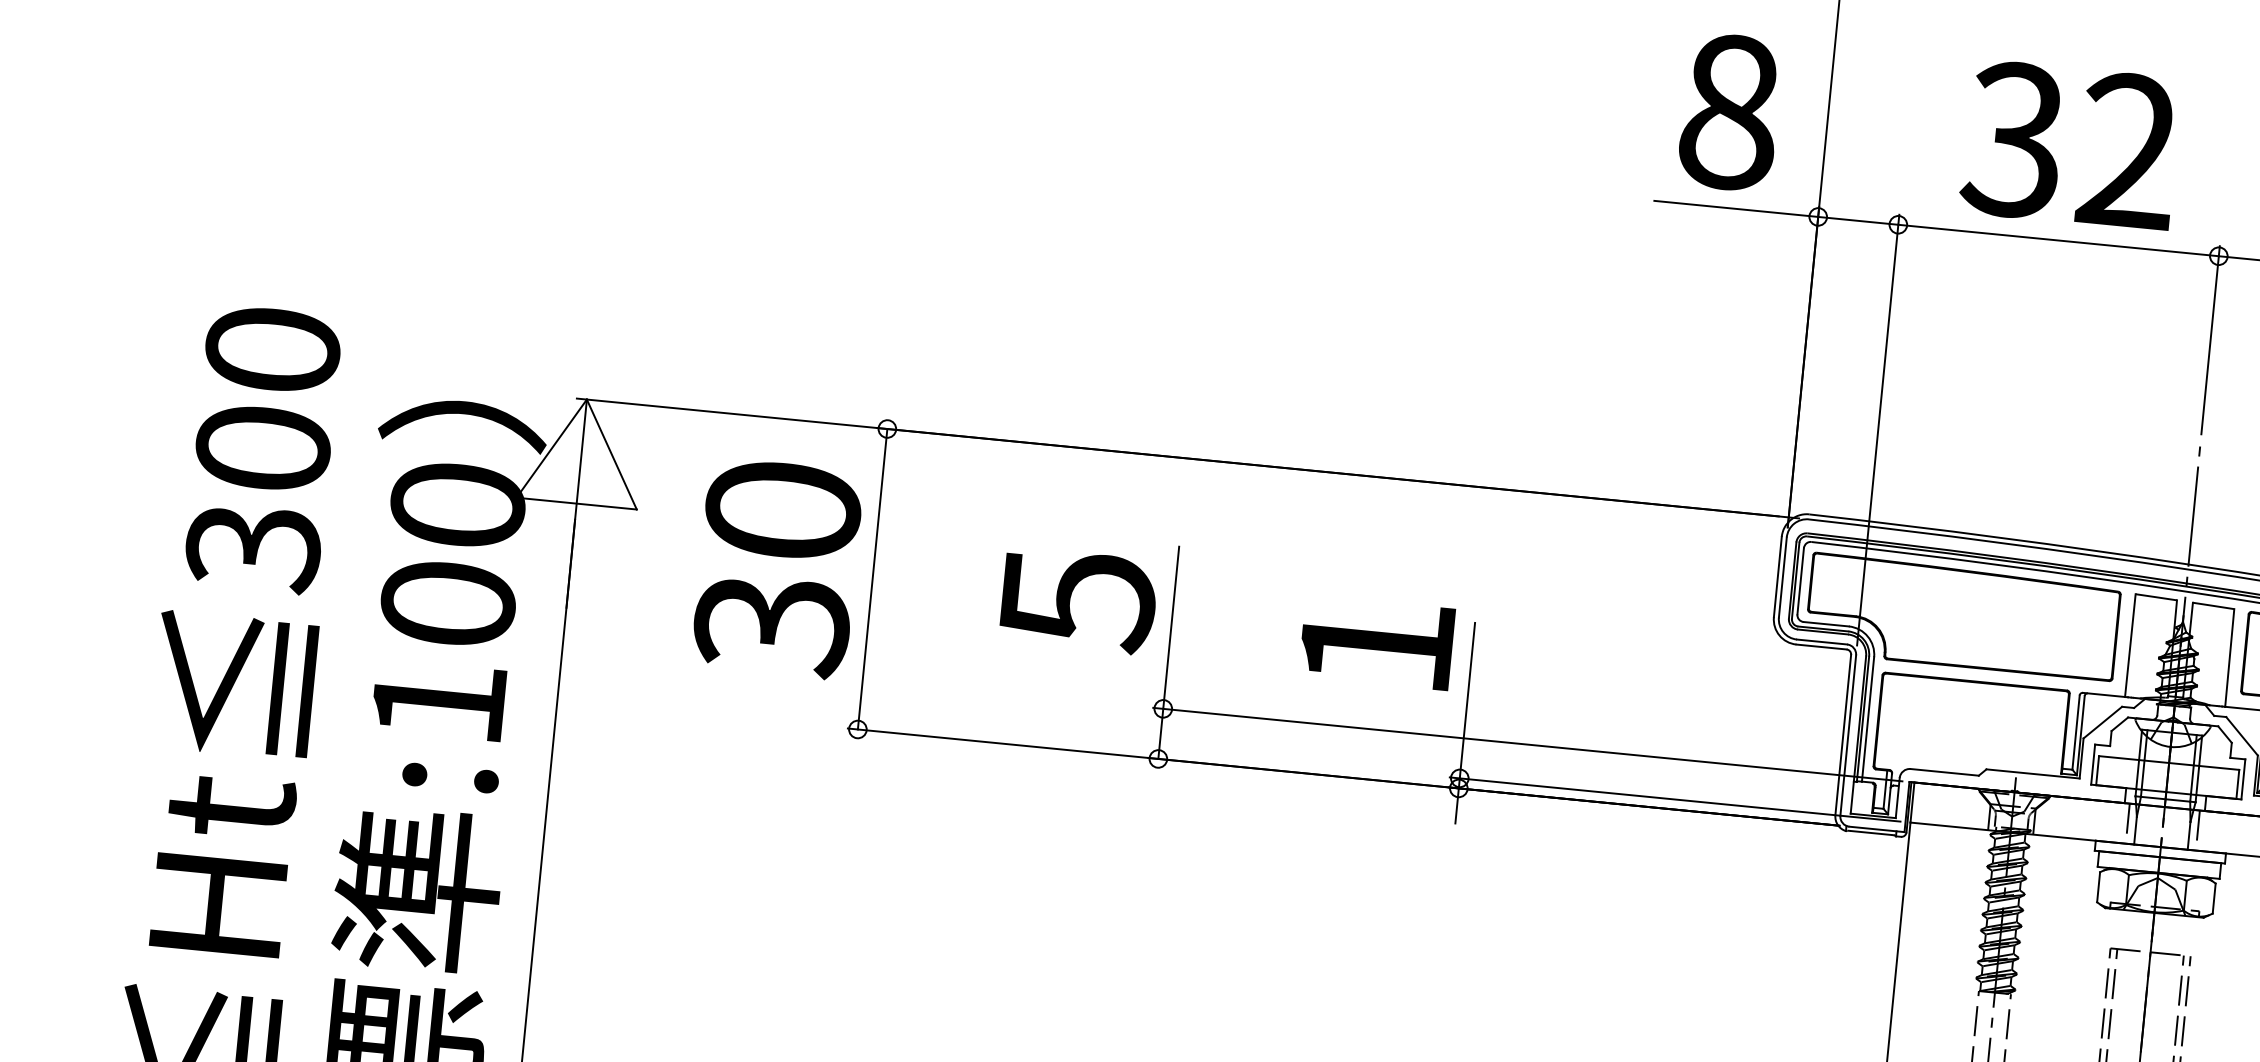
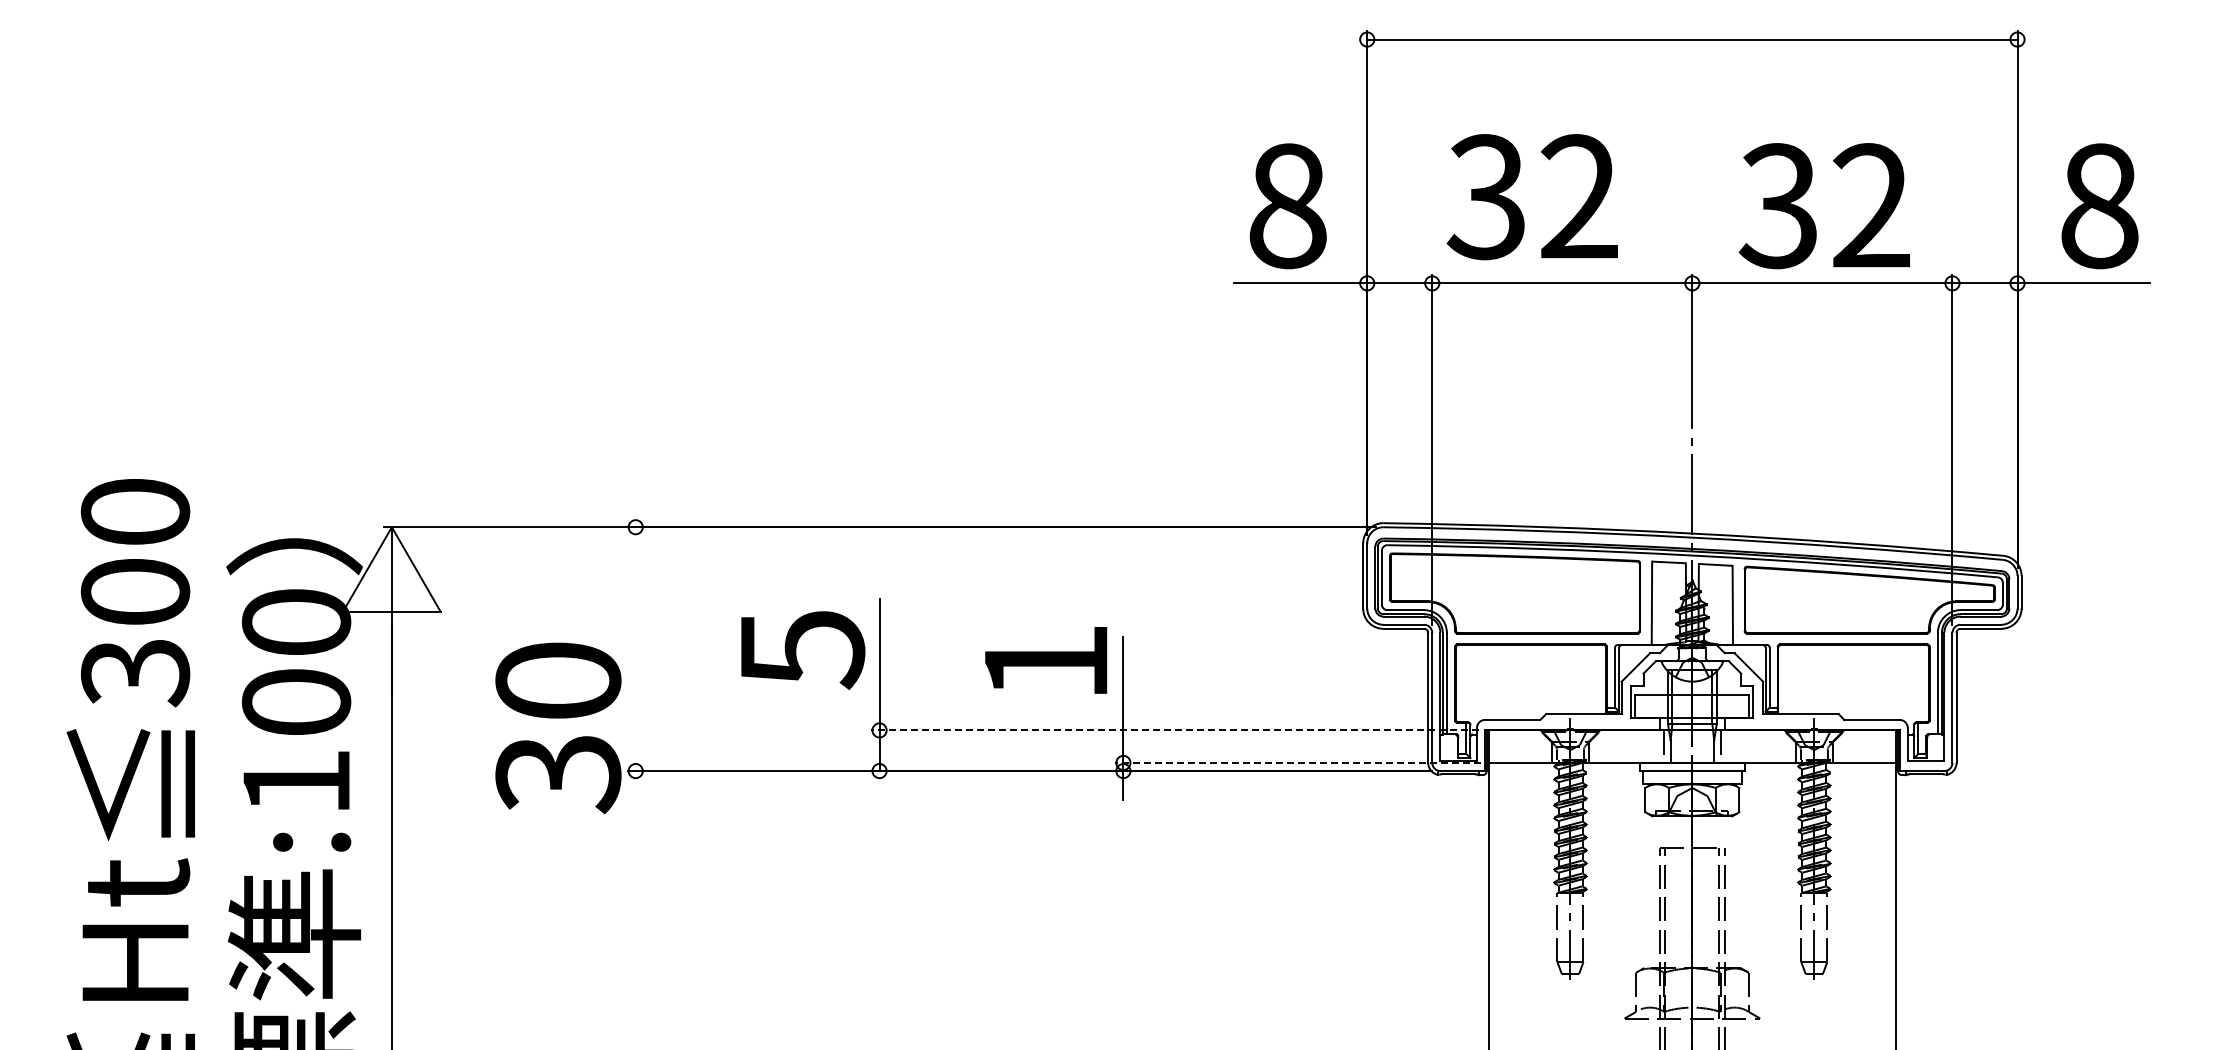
text: (2069, 145) -> (1531, 197), moved
text: (777, 569) -> (558, 728), moved
line: (872, 579) -> (635, 649), removed
line: (1527, 744) -> (1175, 730), solid -> dashed
line: (1675, 798) -> (1298, 762), solid -> dashed

